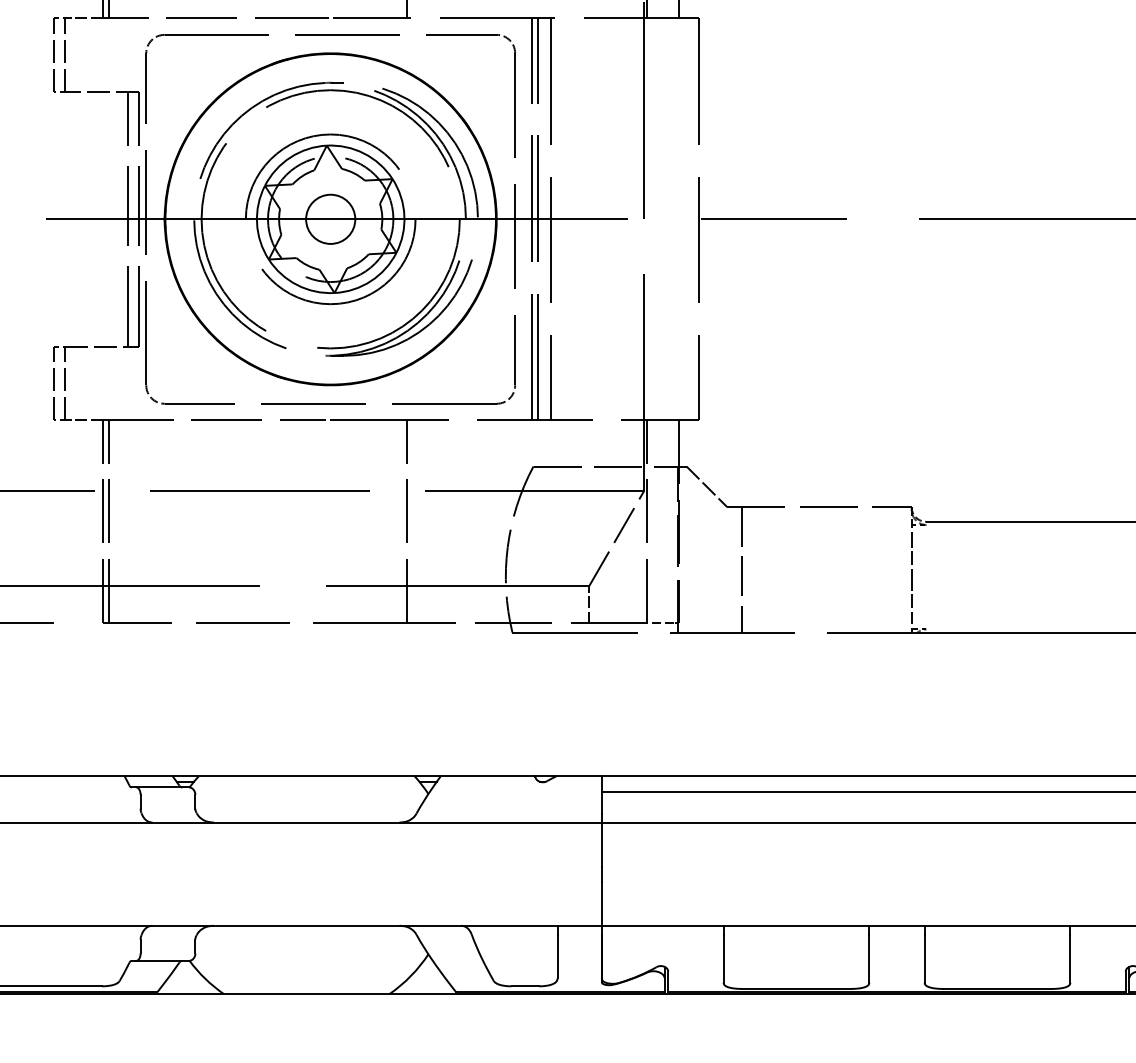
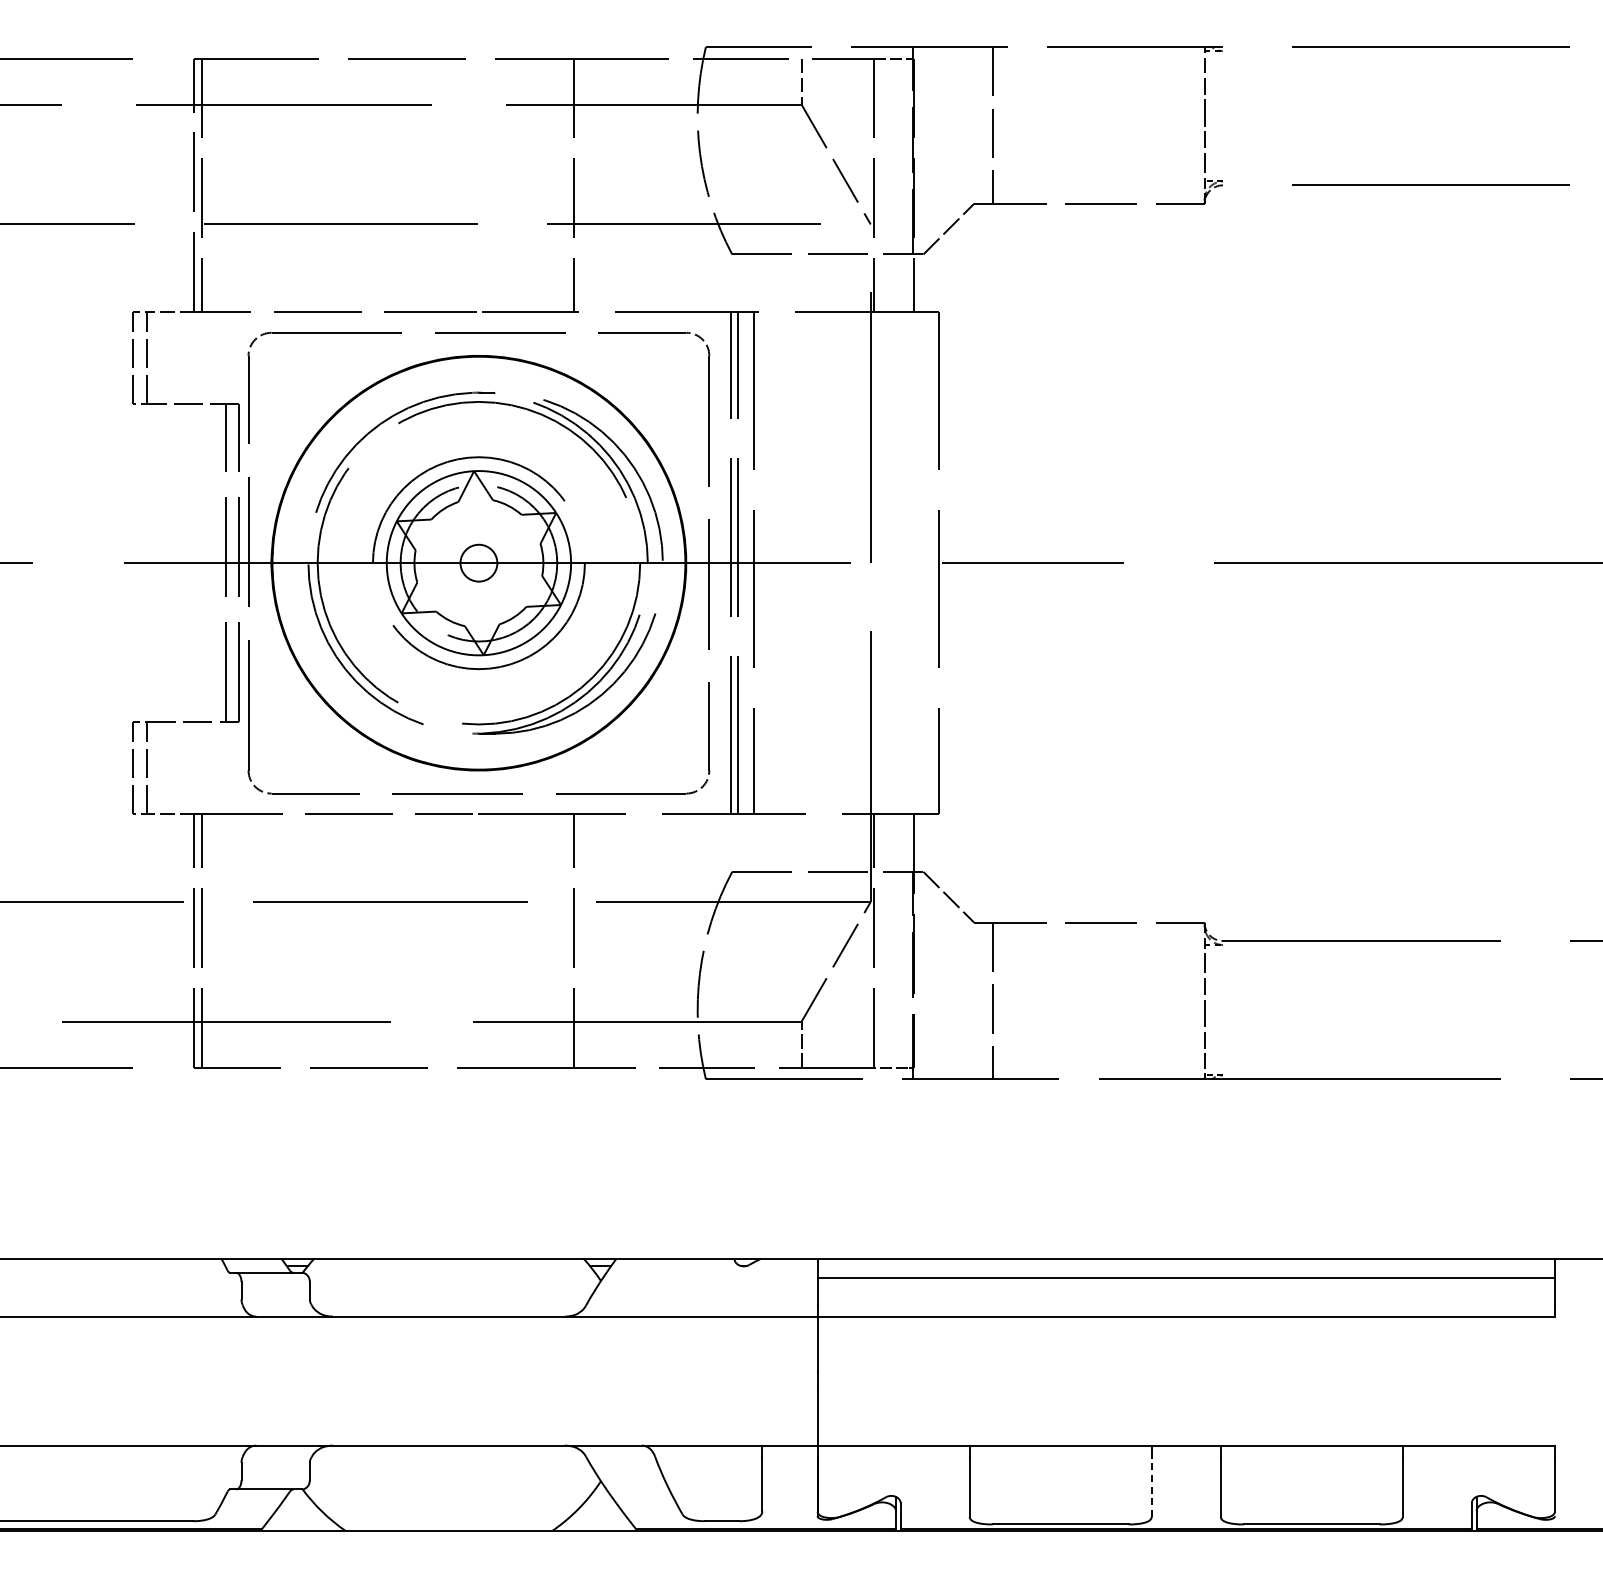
circle: (330, 218) -> (478, 562), size x0.6
line: (869, 958) -> (1151, 1486), solid -> dashed

